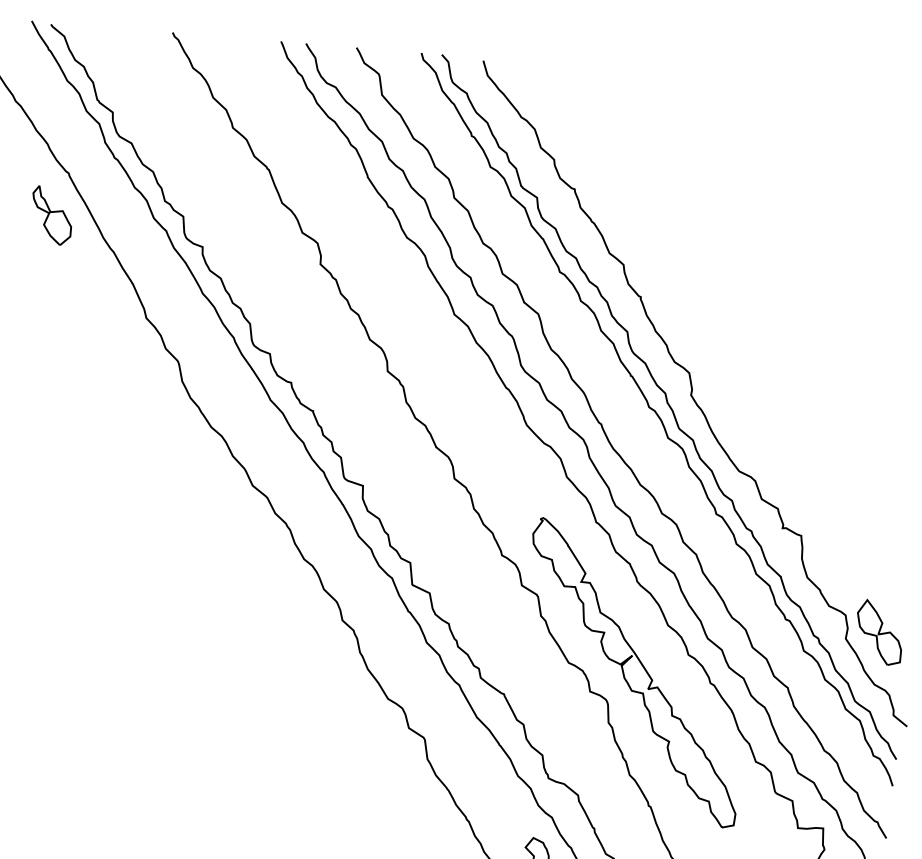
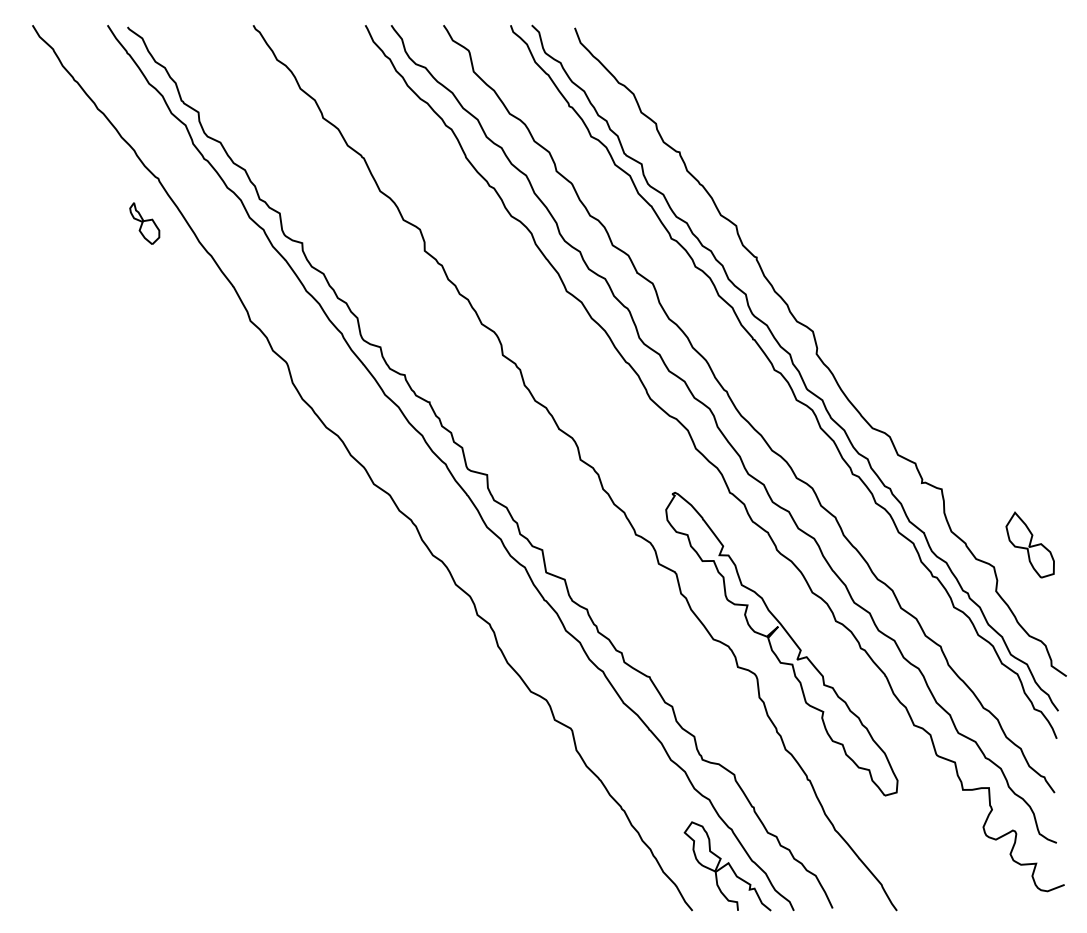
part: (51, 215) -> (144, 223), size x0.7
part: (878, 631) -> (1029, 544), moved

